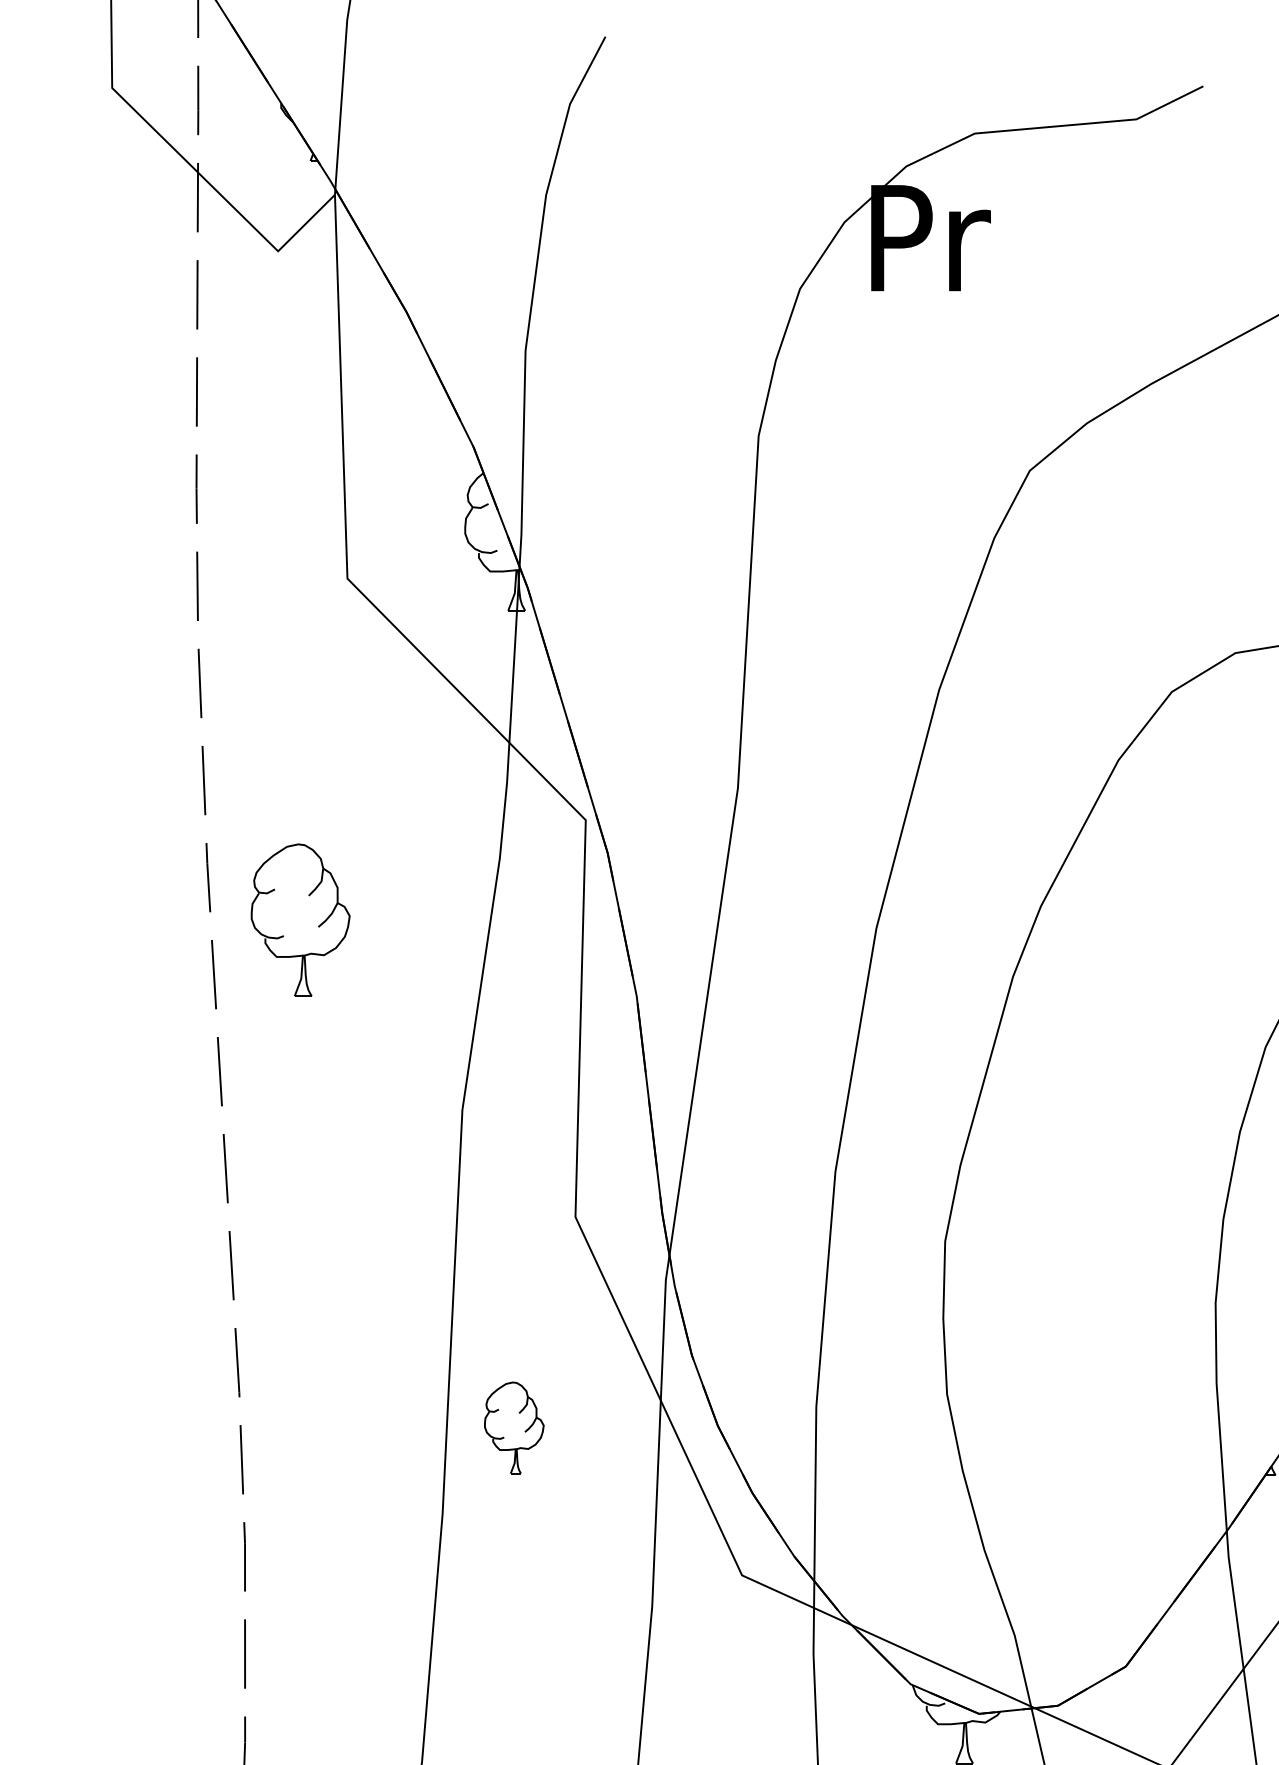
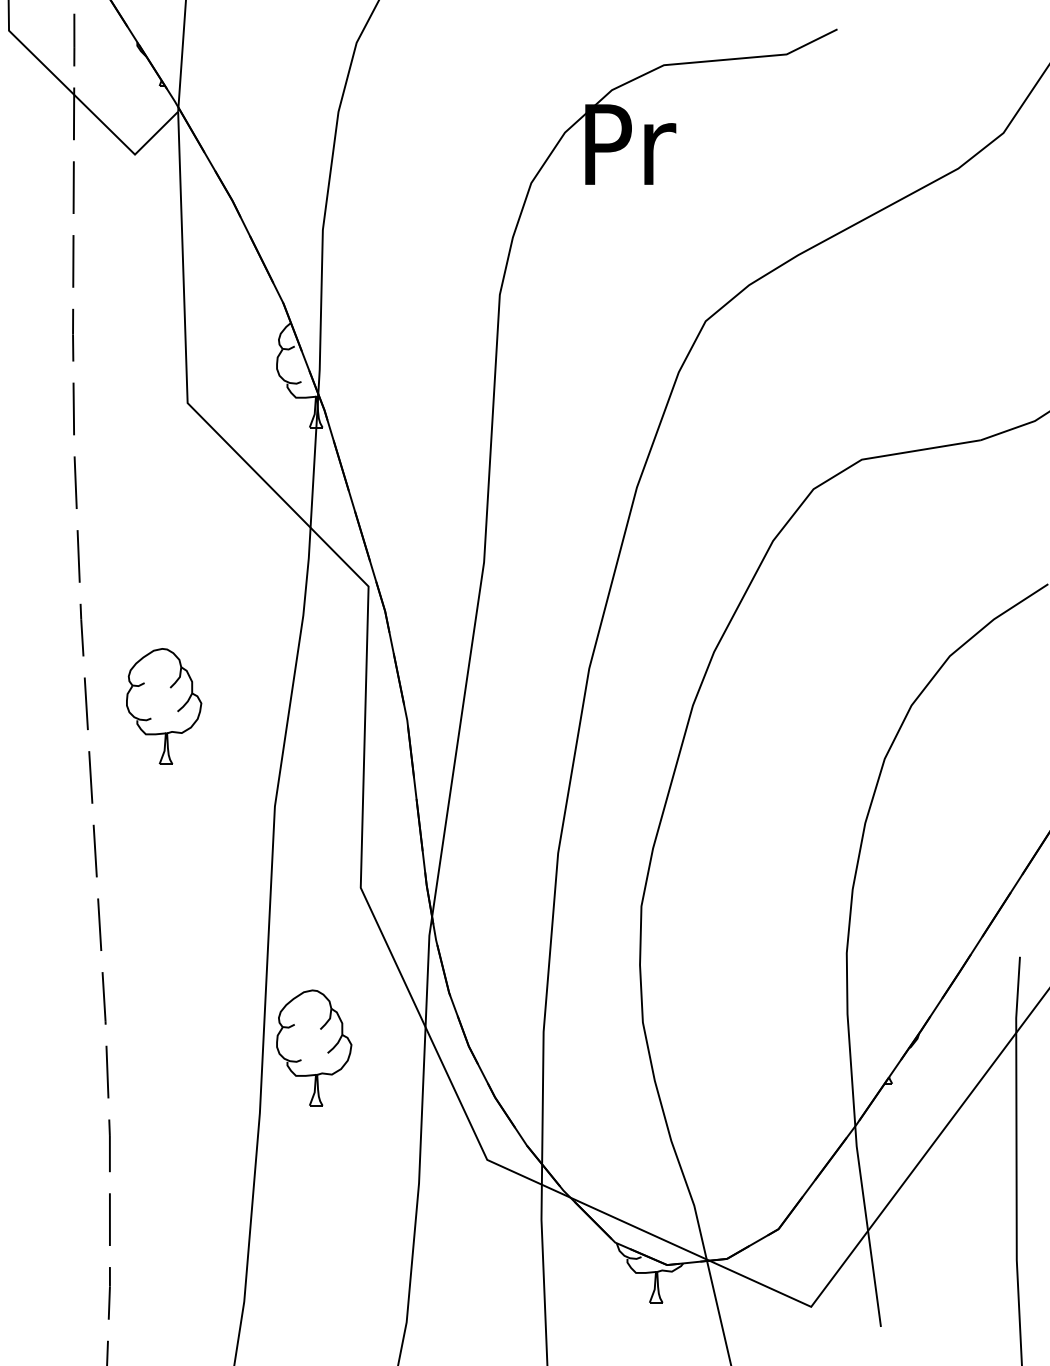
part: (301, 920) -> (164, 706), moved
part: (514, 1427) -> (314, 1047), size x1.67

